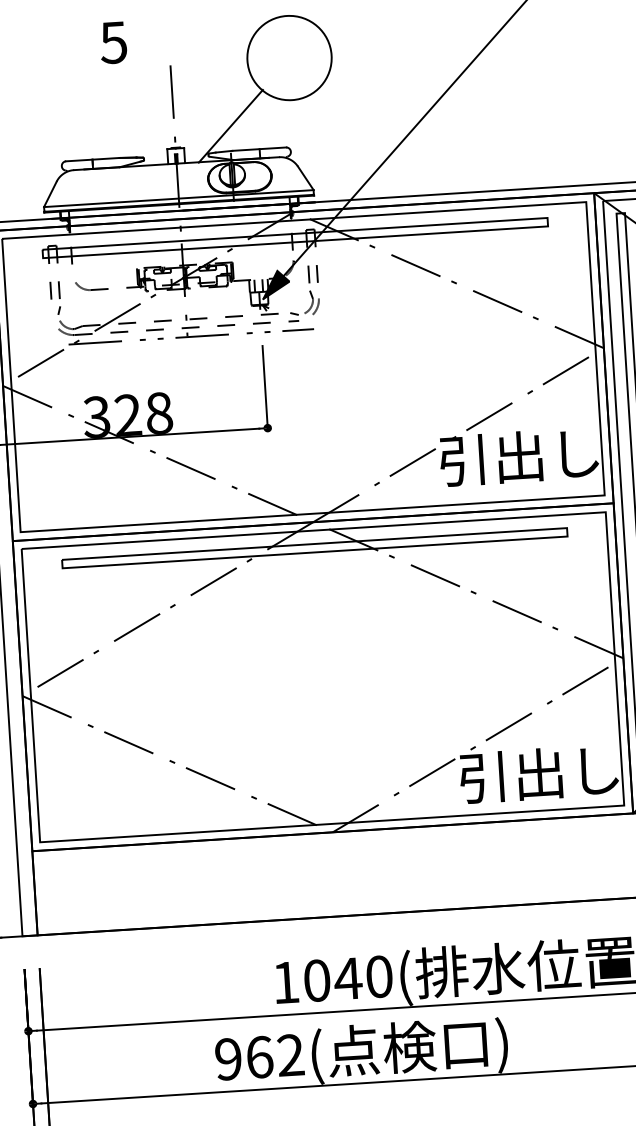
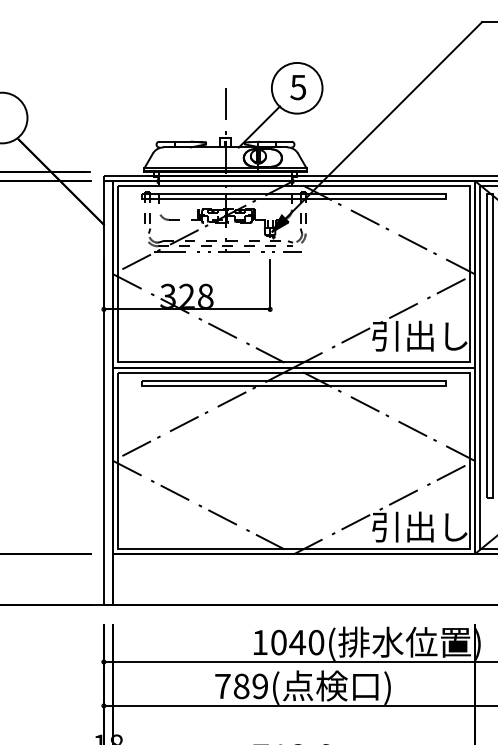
text: (112, 42) -> (297, 87), moved
text: (259, 1057) -> (241, 686), 962( -> 789(

